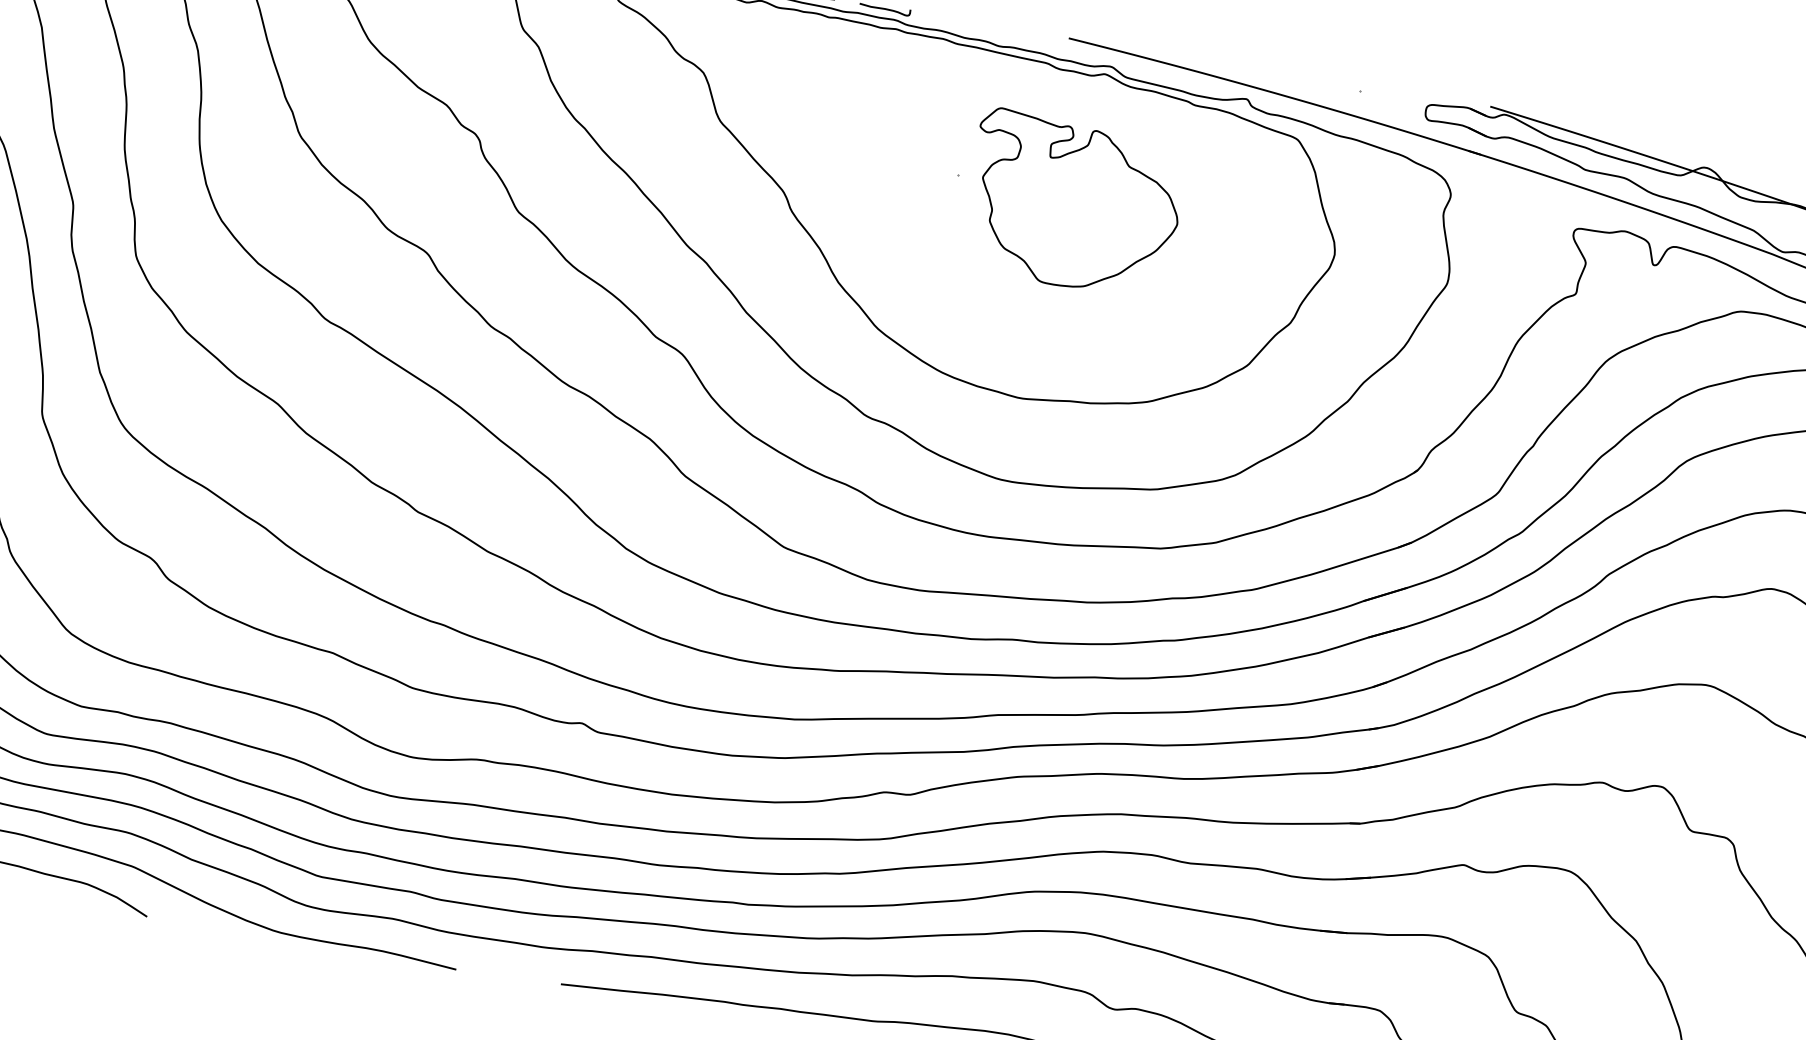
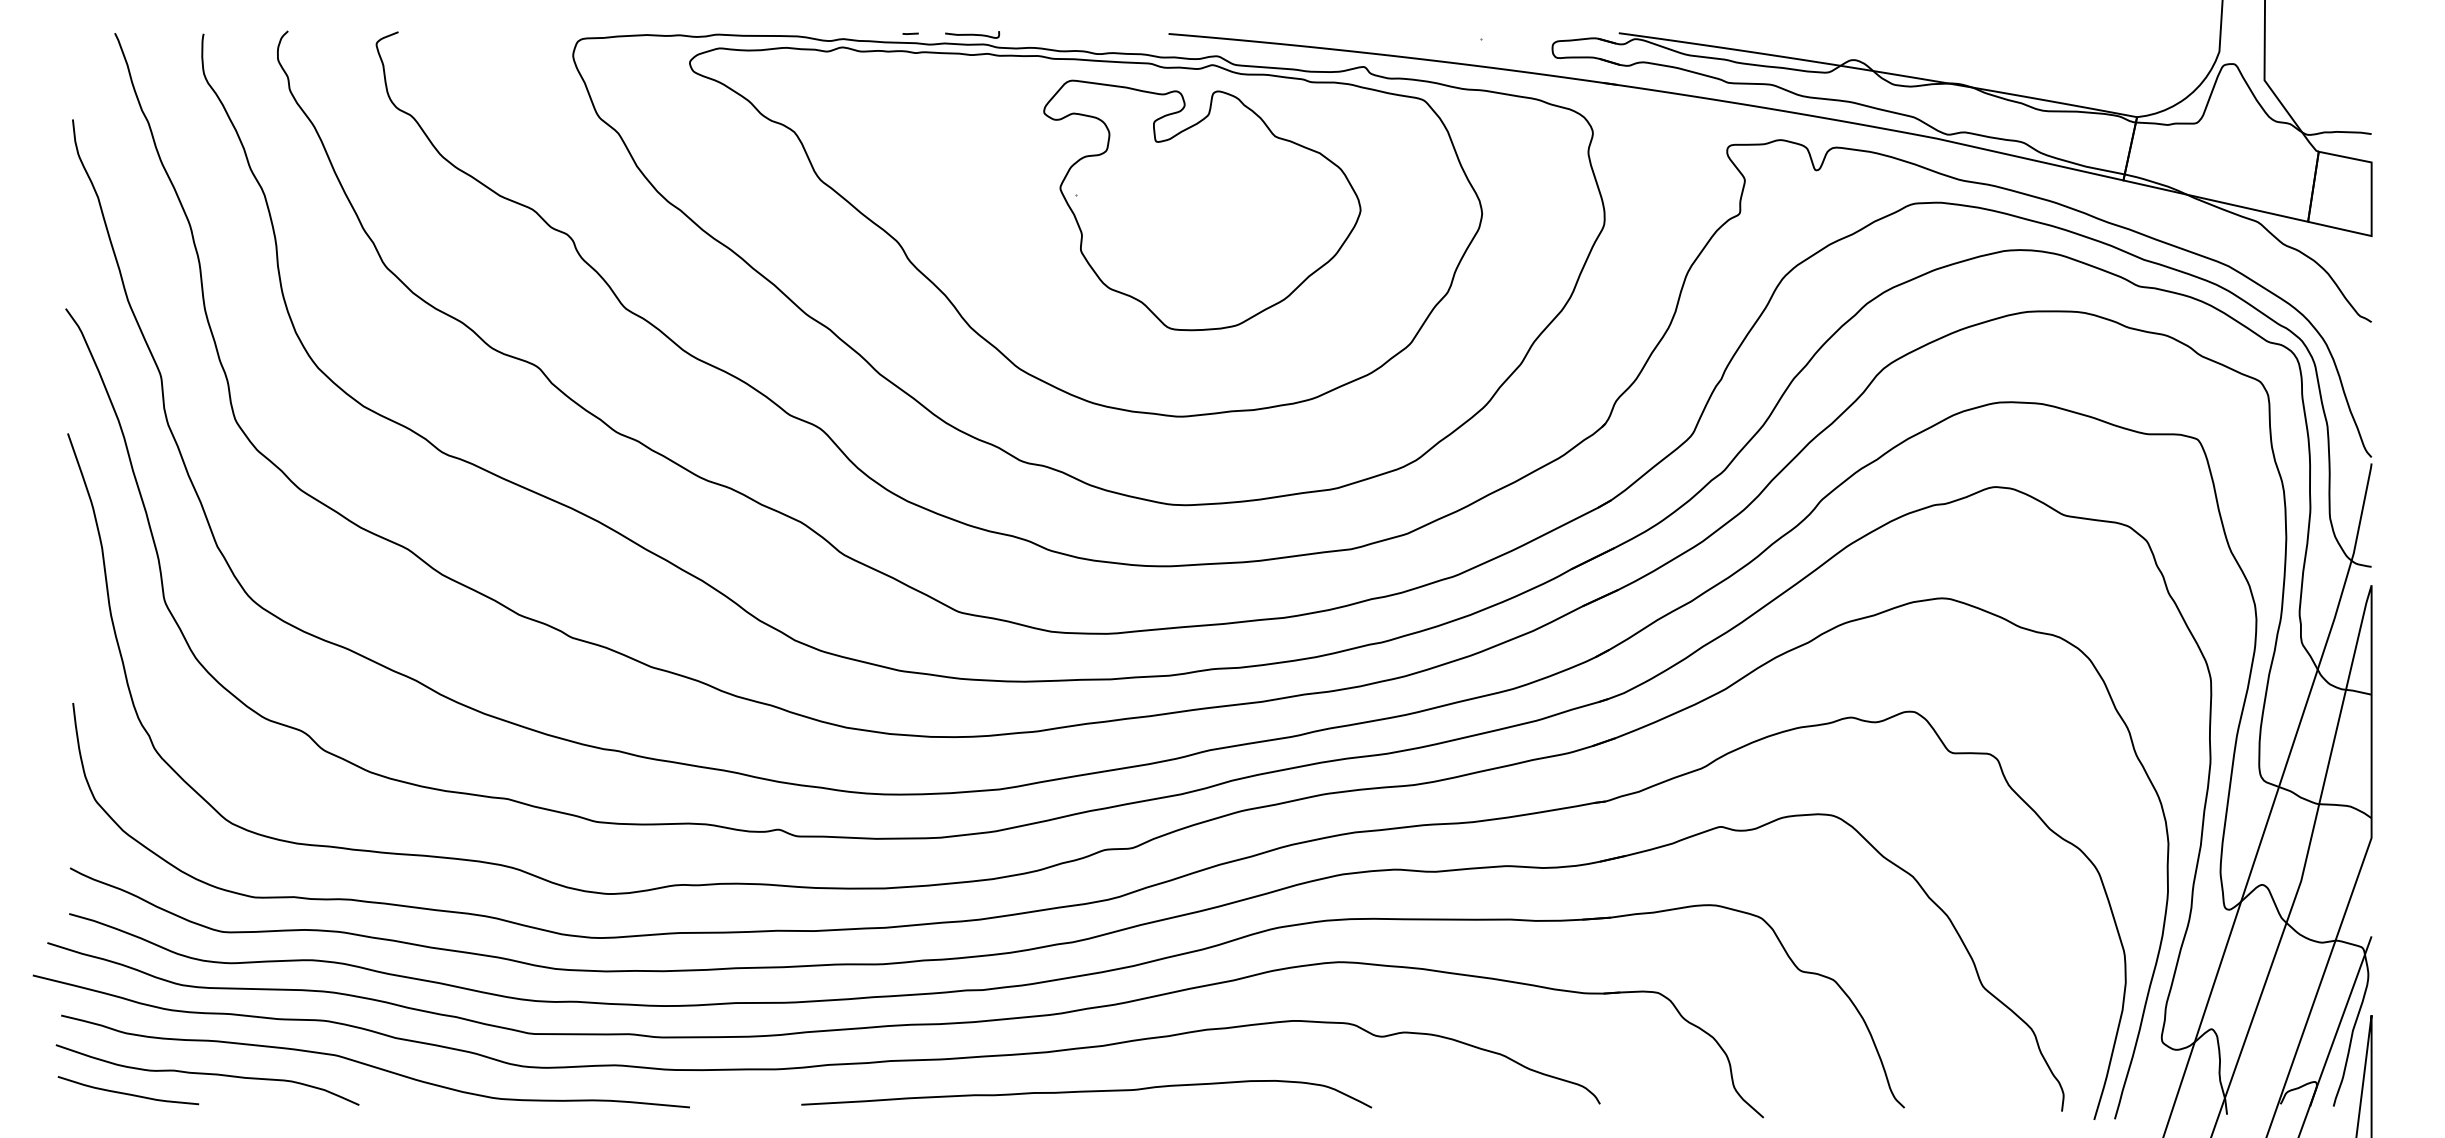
part: (1074, 204) -> (1202, 205), size x1.43

